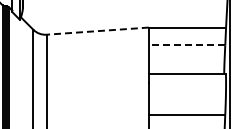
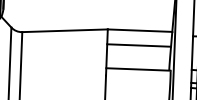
line: (97, 31) -> (64, 31), dashed -> solid
line: (186, 45) -> (138, 45), dashed -> solid

